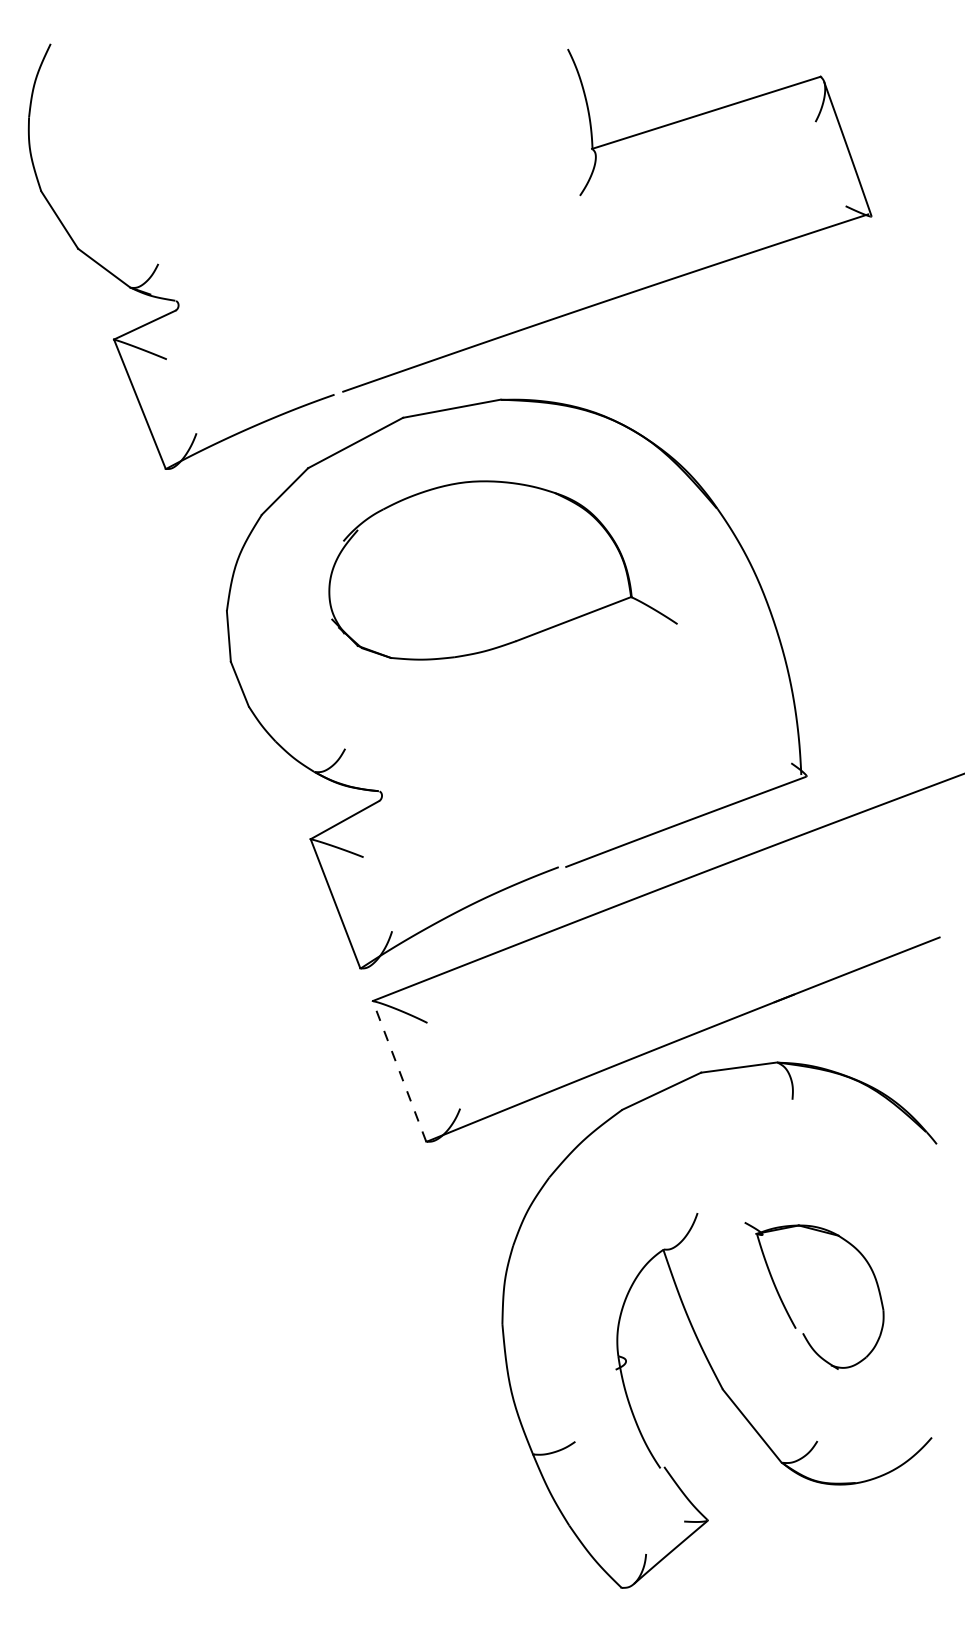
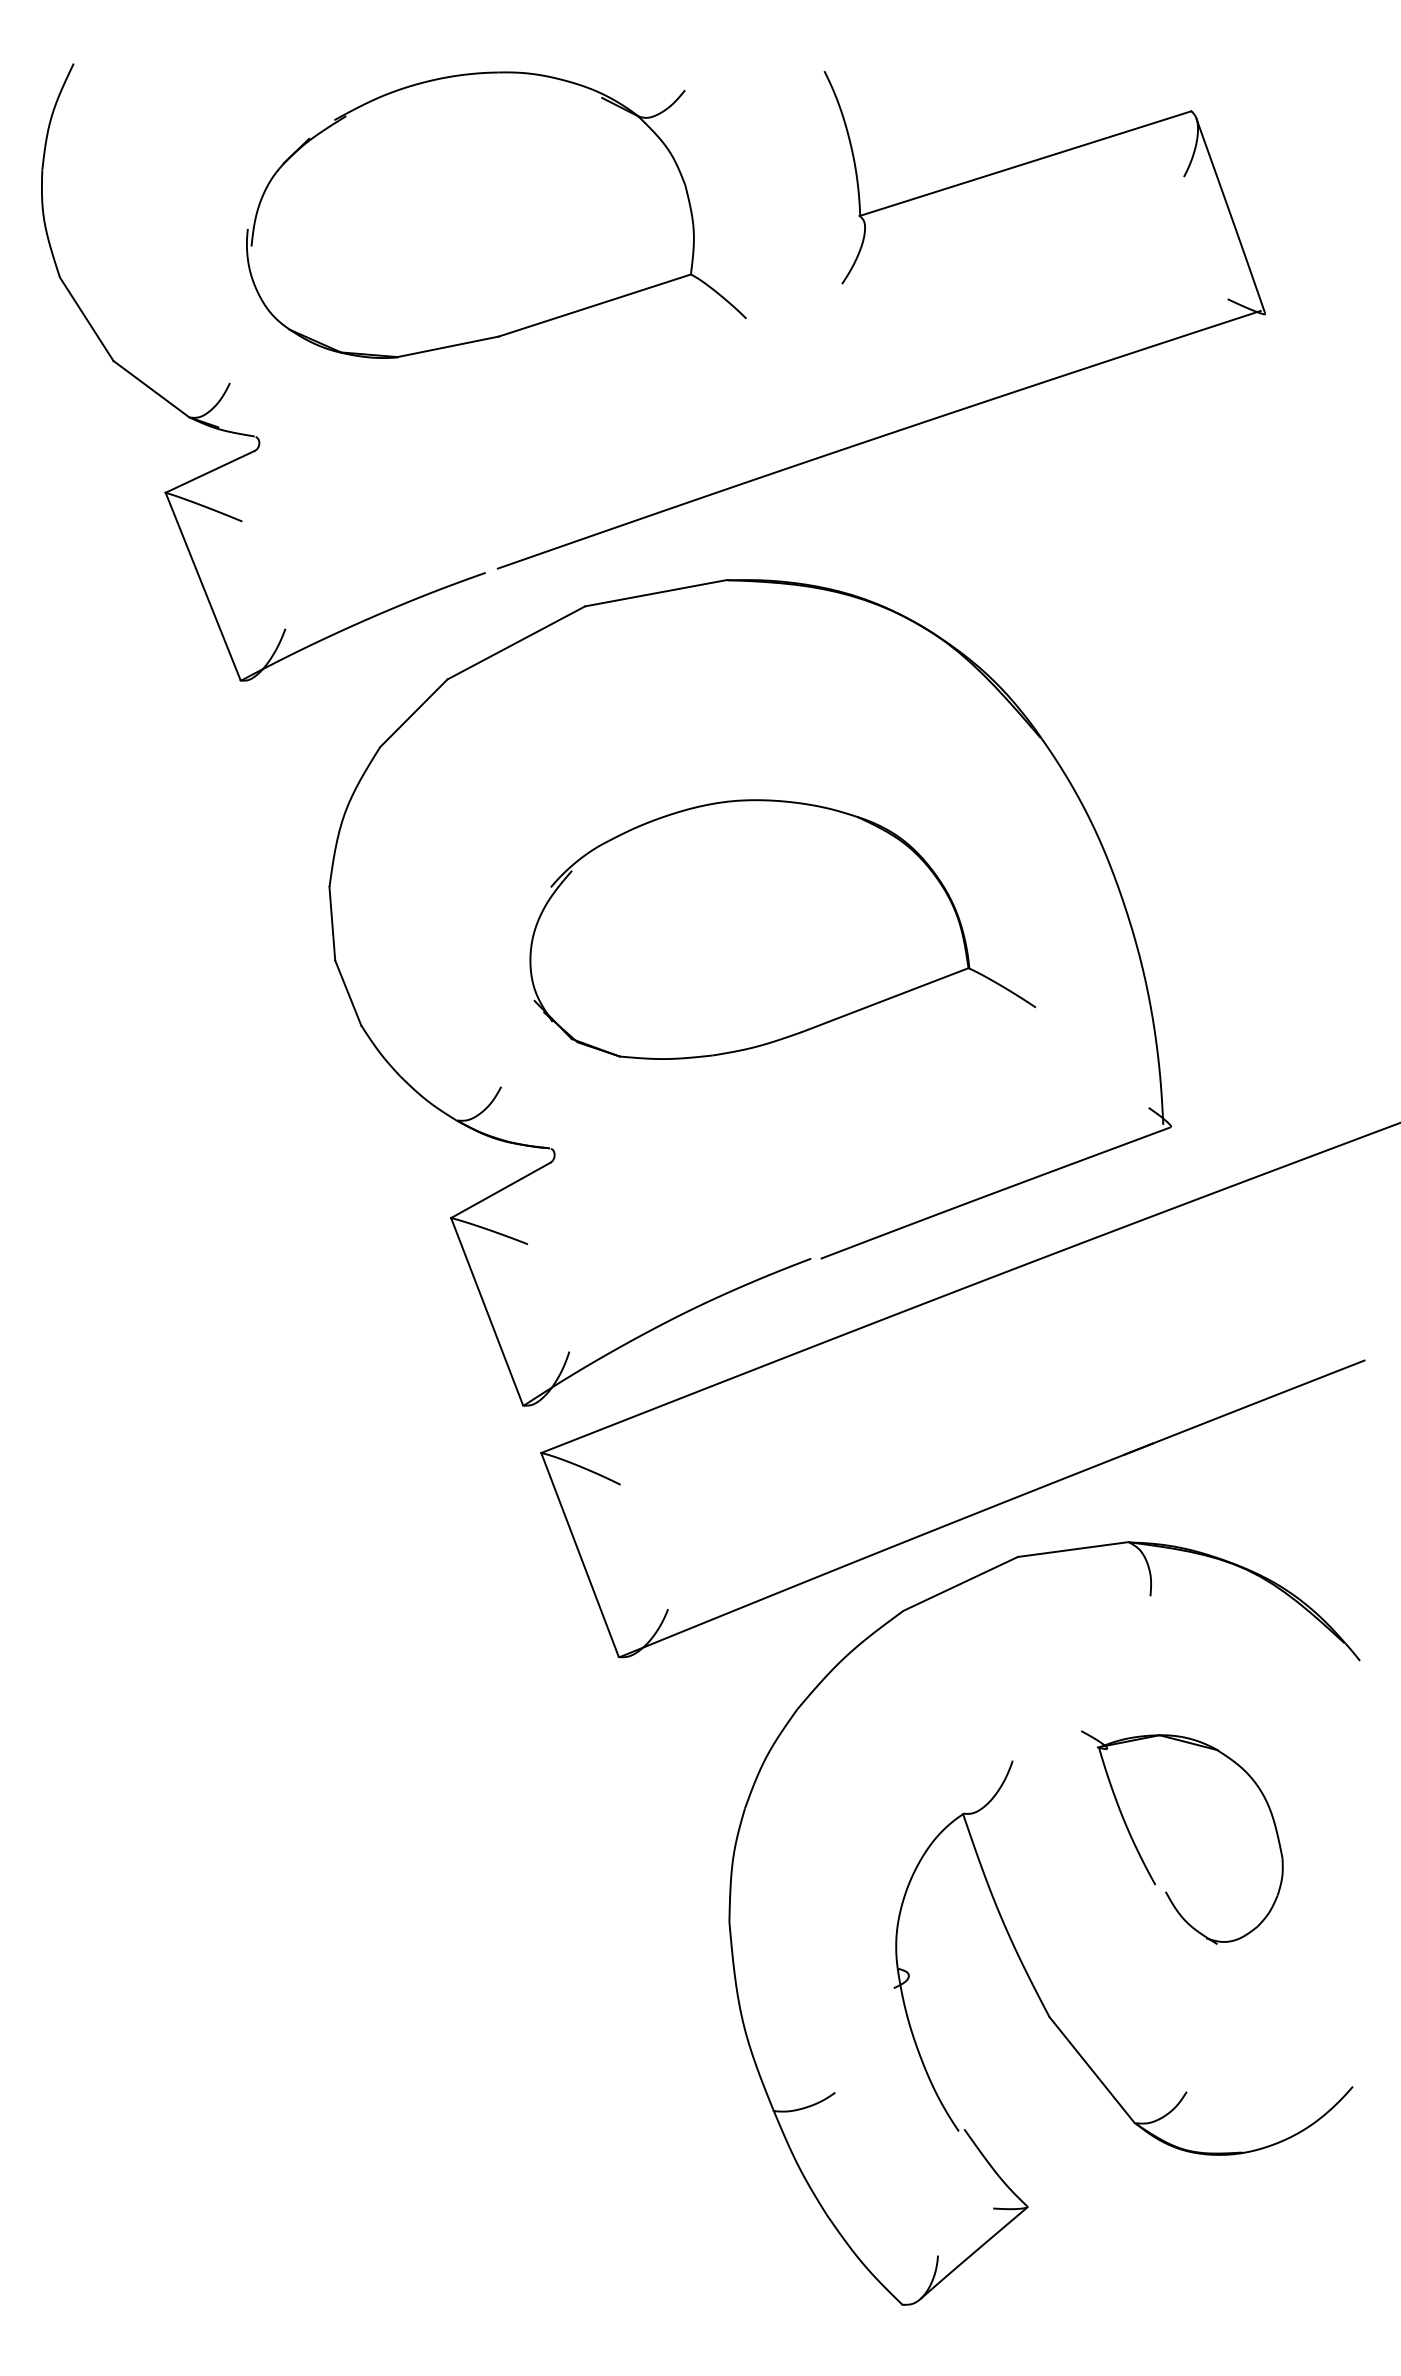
part: (341, 148) -> (495, 215), added
part: (502, 570) -> (781, 929), moved
line: (399, 1070) -> (580, 1553), dashed -> solid
part: (786, 1308) -> (1141, 1855), moved

